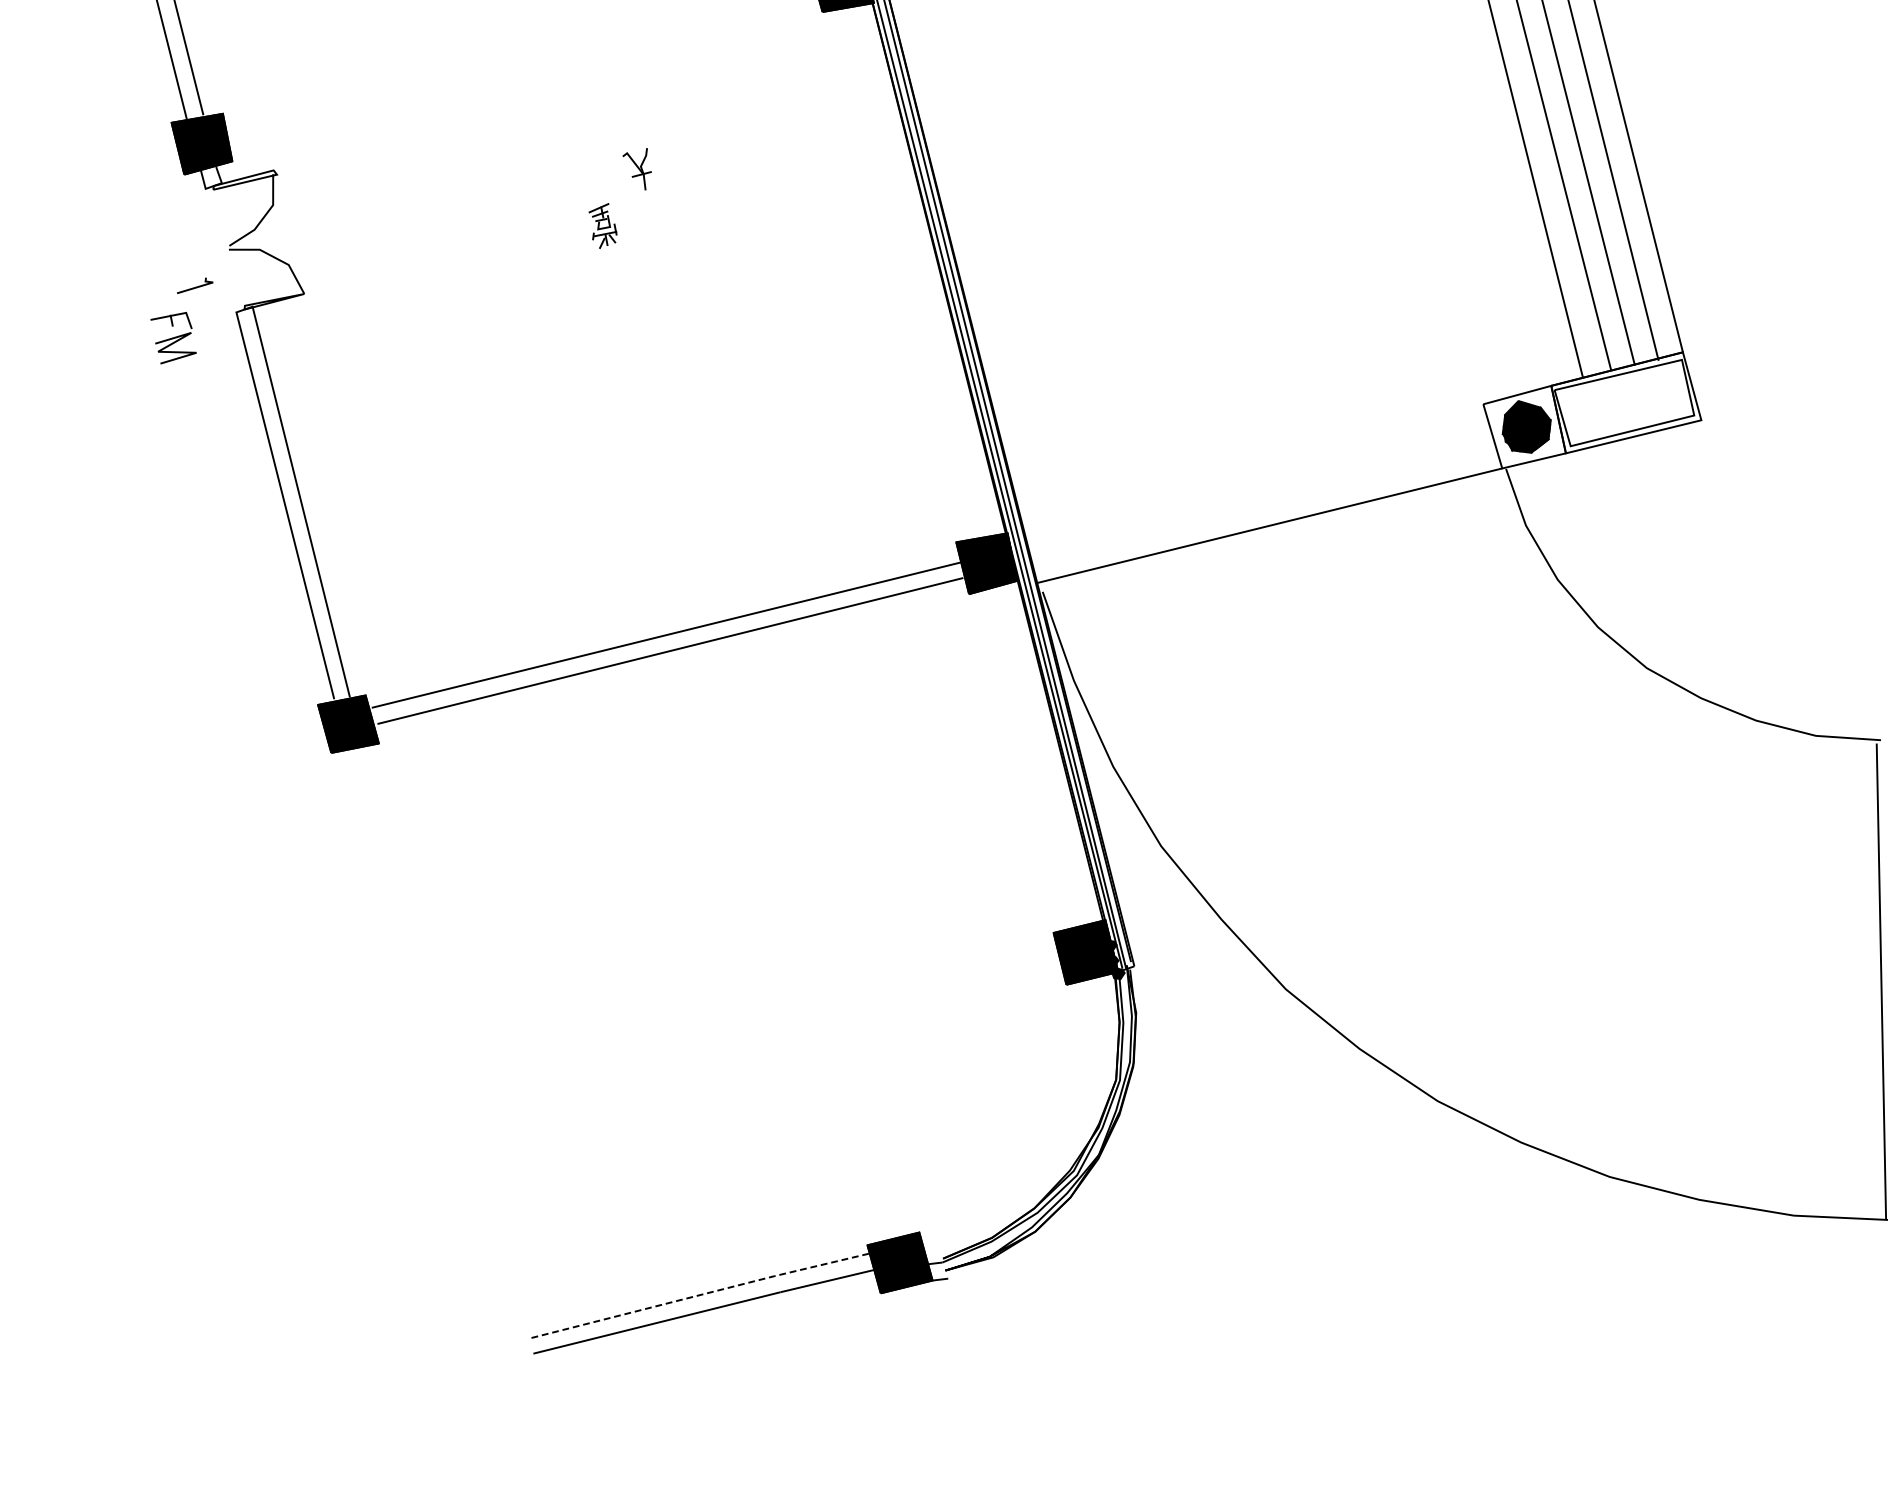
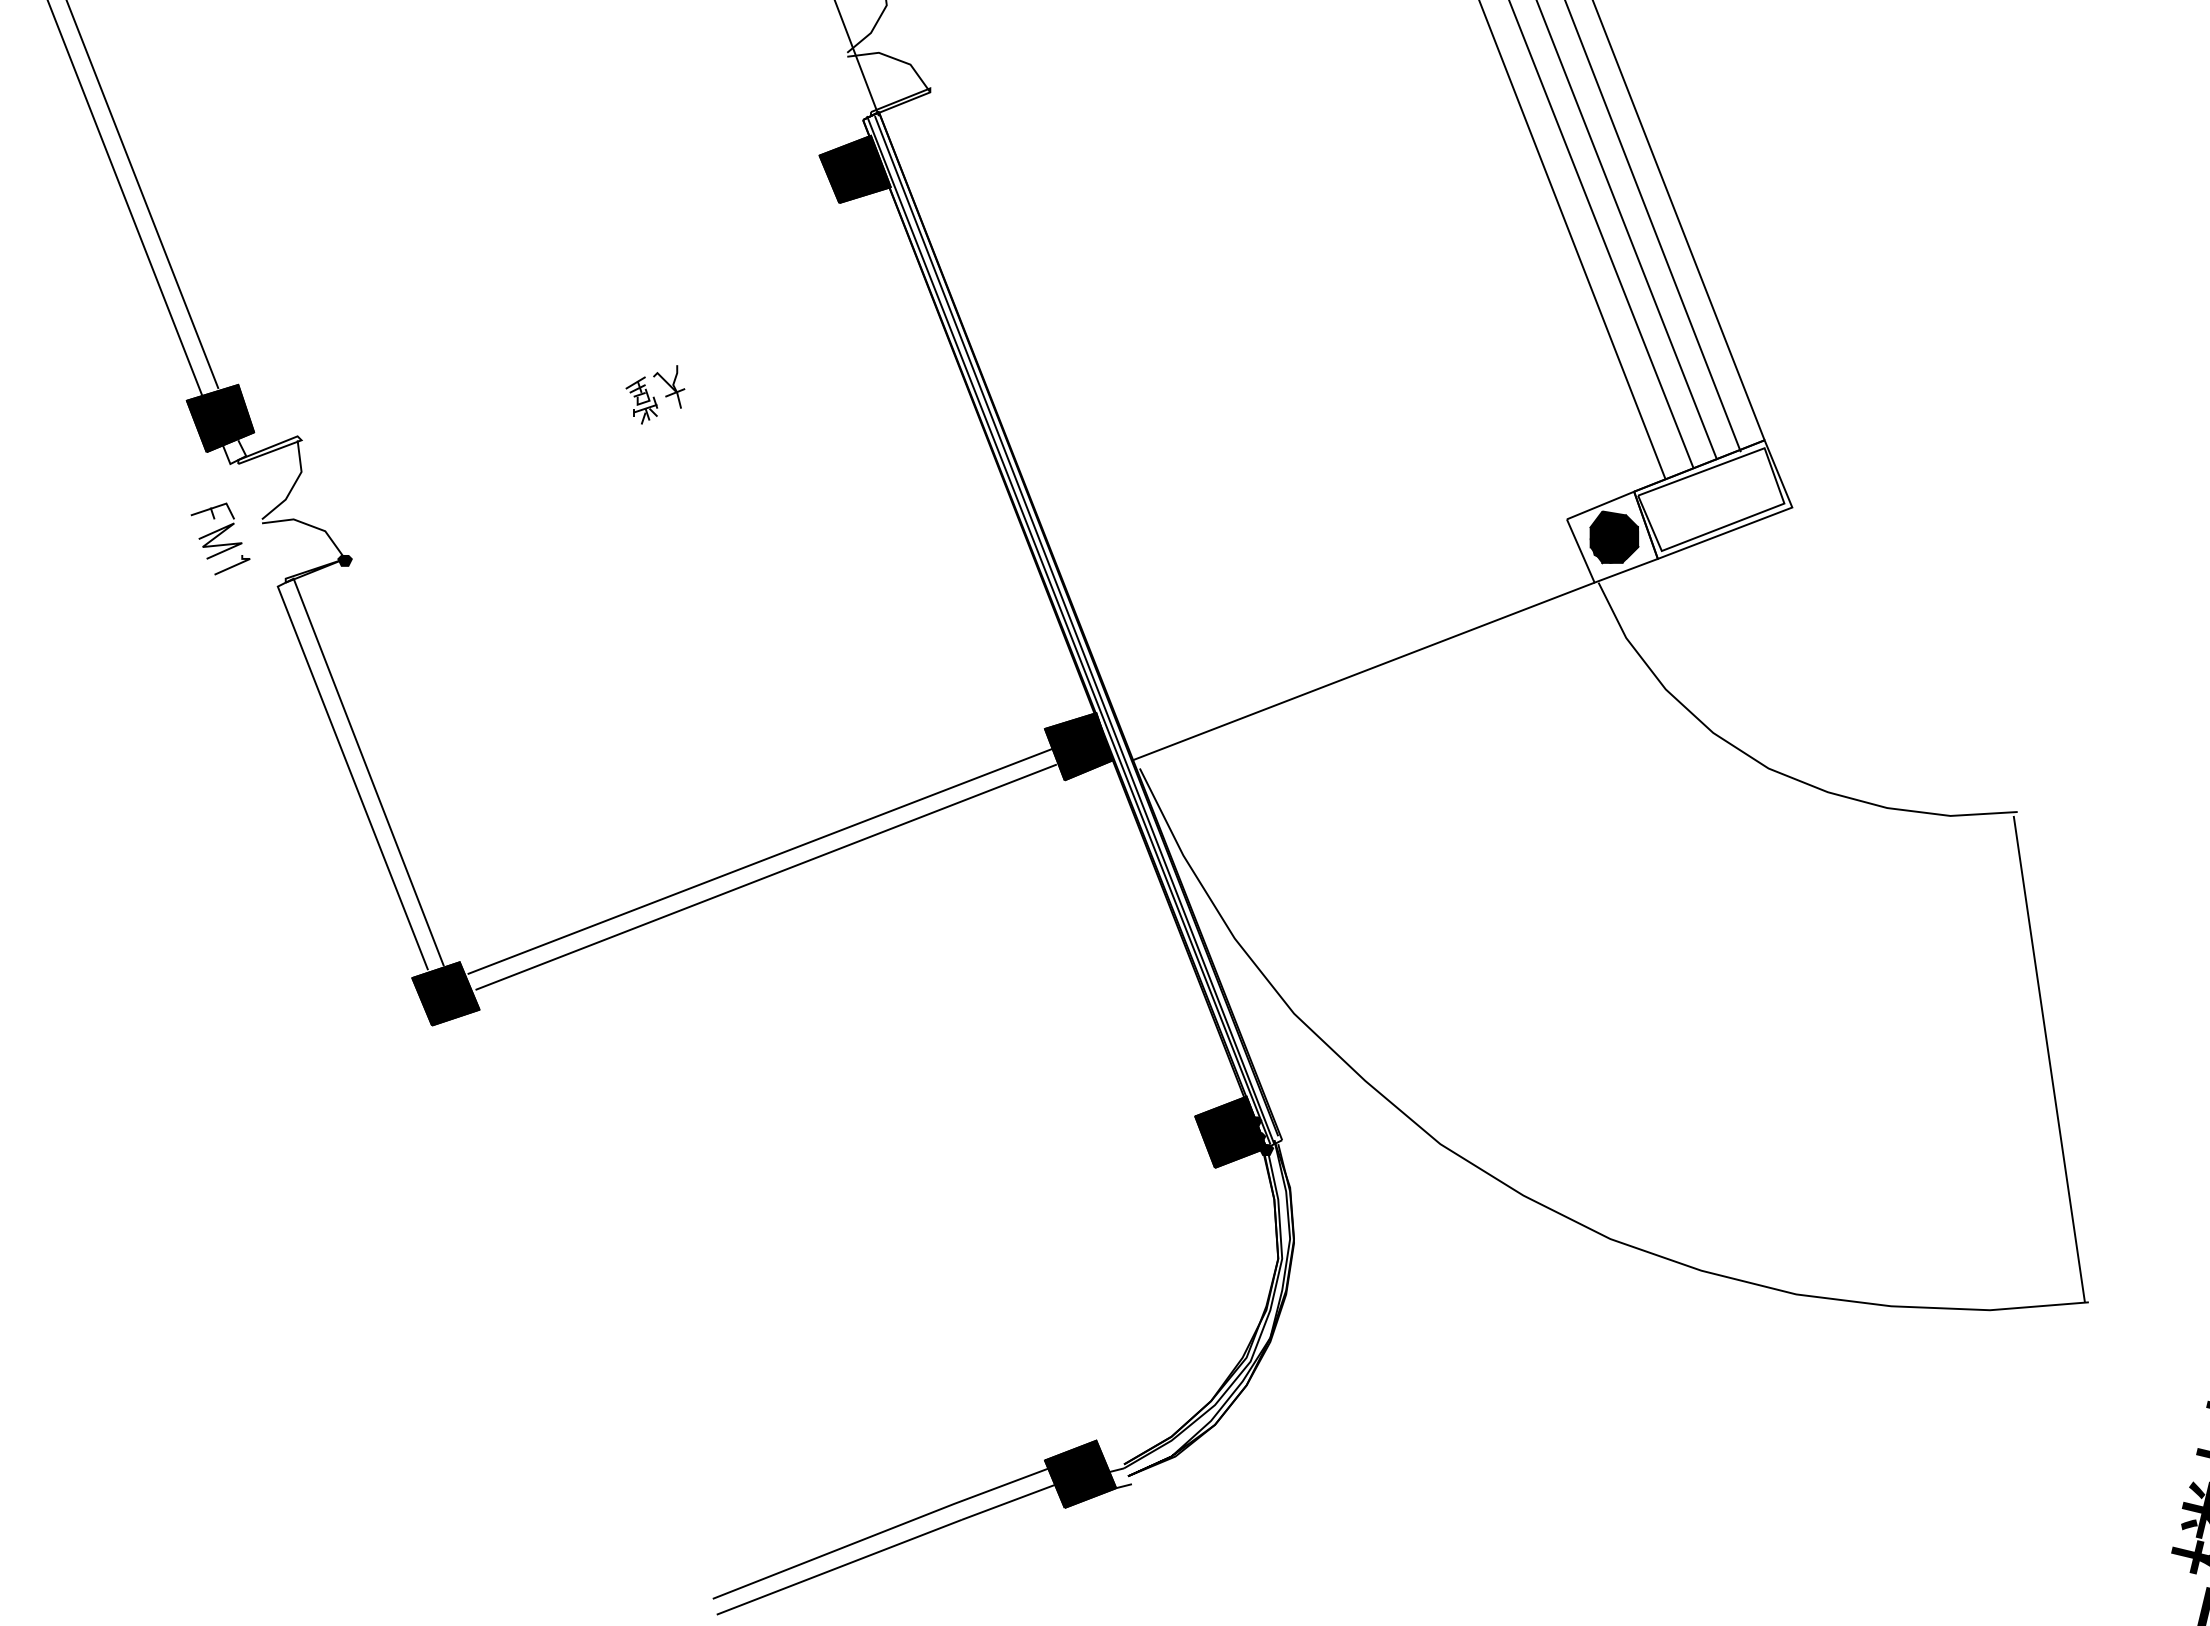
part: (602, 225) -> (641, 400), moved
fill: (303, 295) -> (344, 560), added
part: (173, 337) -> (216, 530), moved
line: (701, 1294) -> (881, 1532), dashed -> solid

